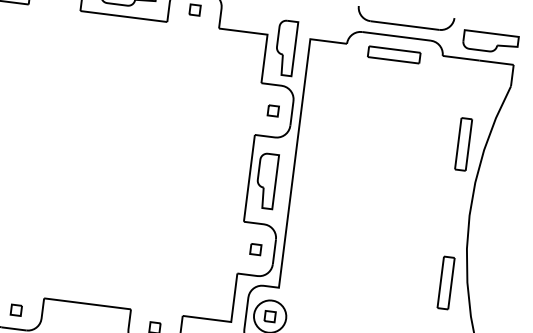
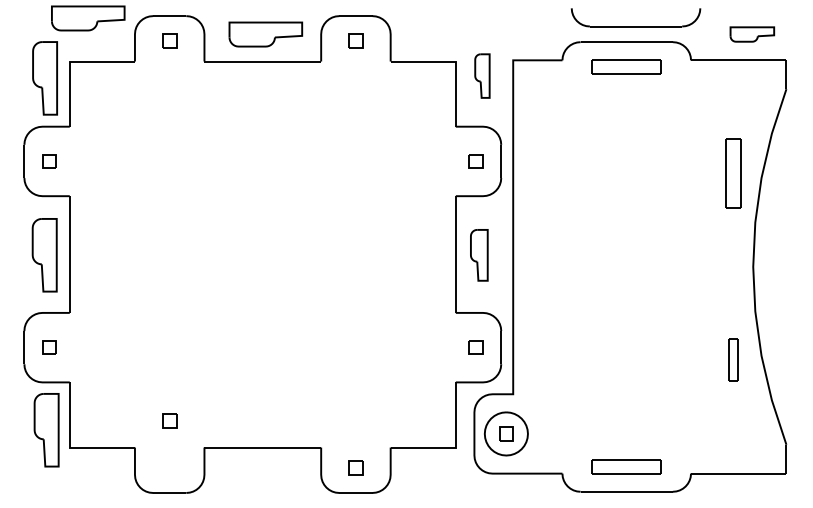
part: (490, 42) -> (752, 34), size x0.6
part: (286, 47) -> (482, 75), size x0.6
part: (266, 181) -> (479, 255), size x0.7
part: (446, 282) -> (733, 359), size x0.6
part: (16, 309) -> (169, 420), moved

